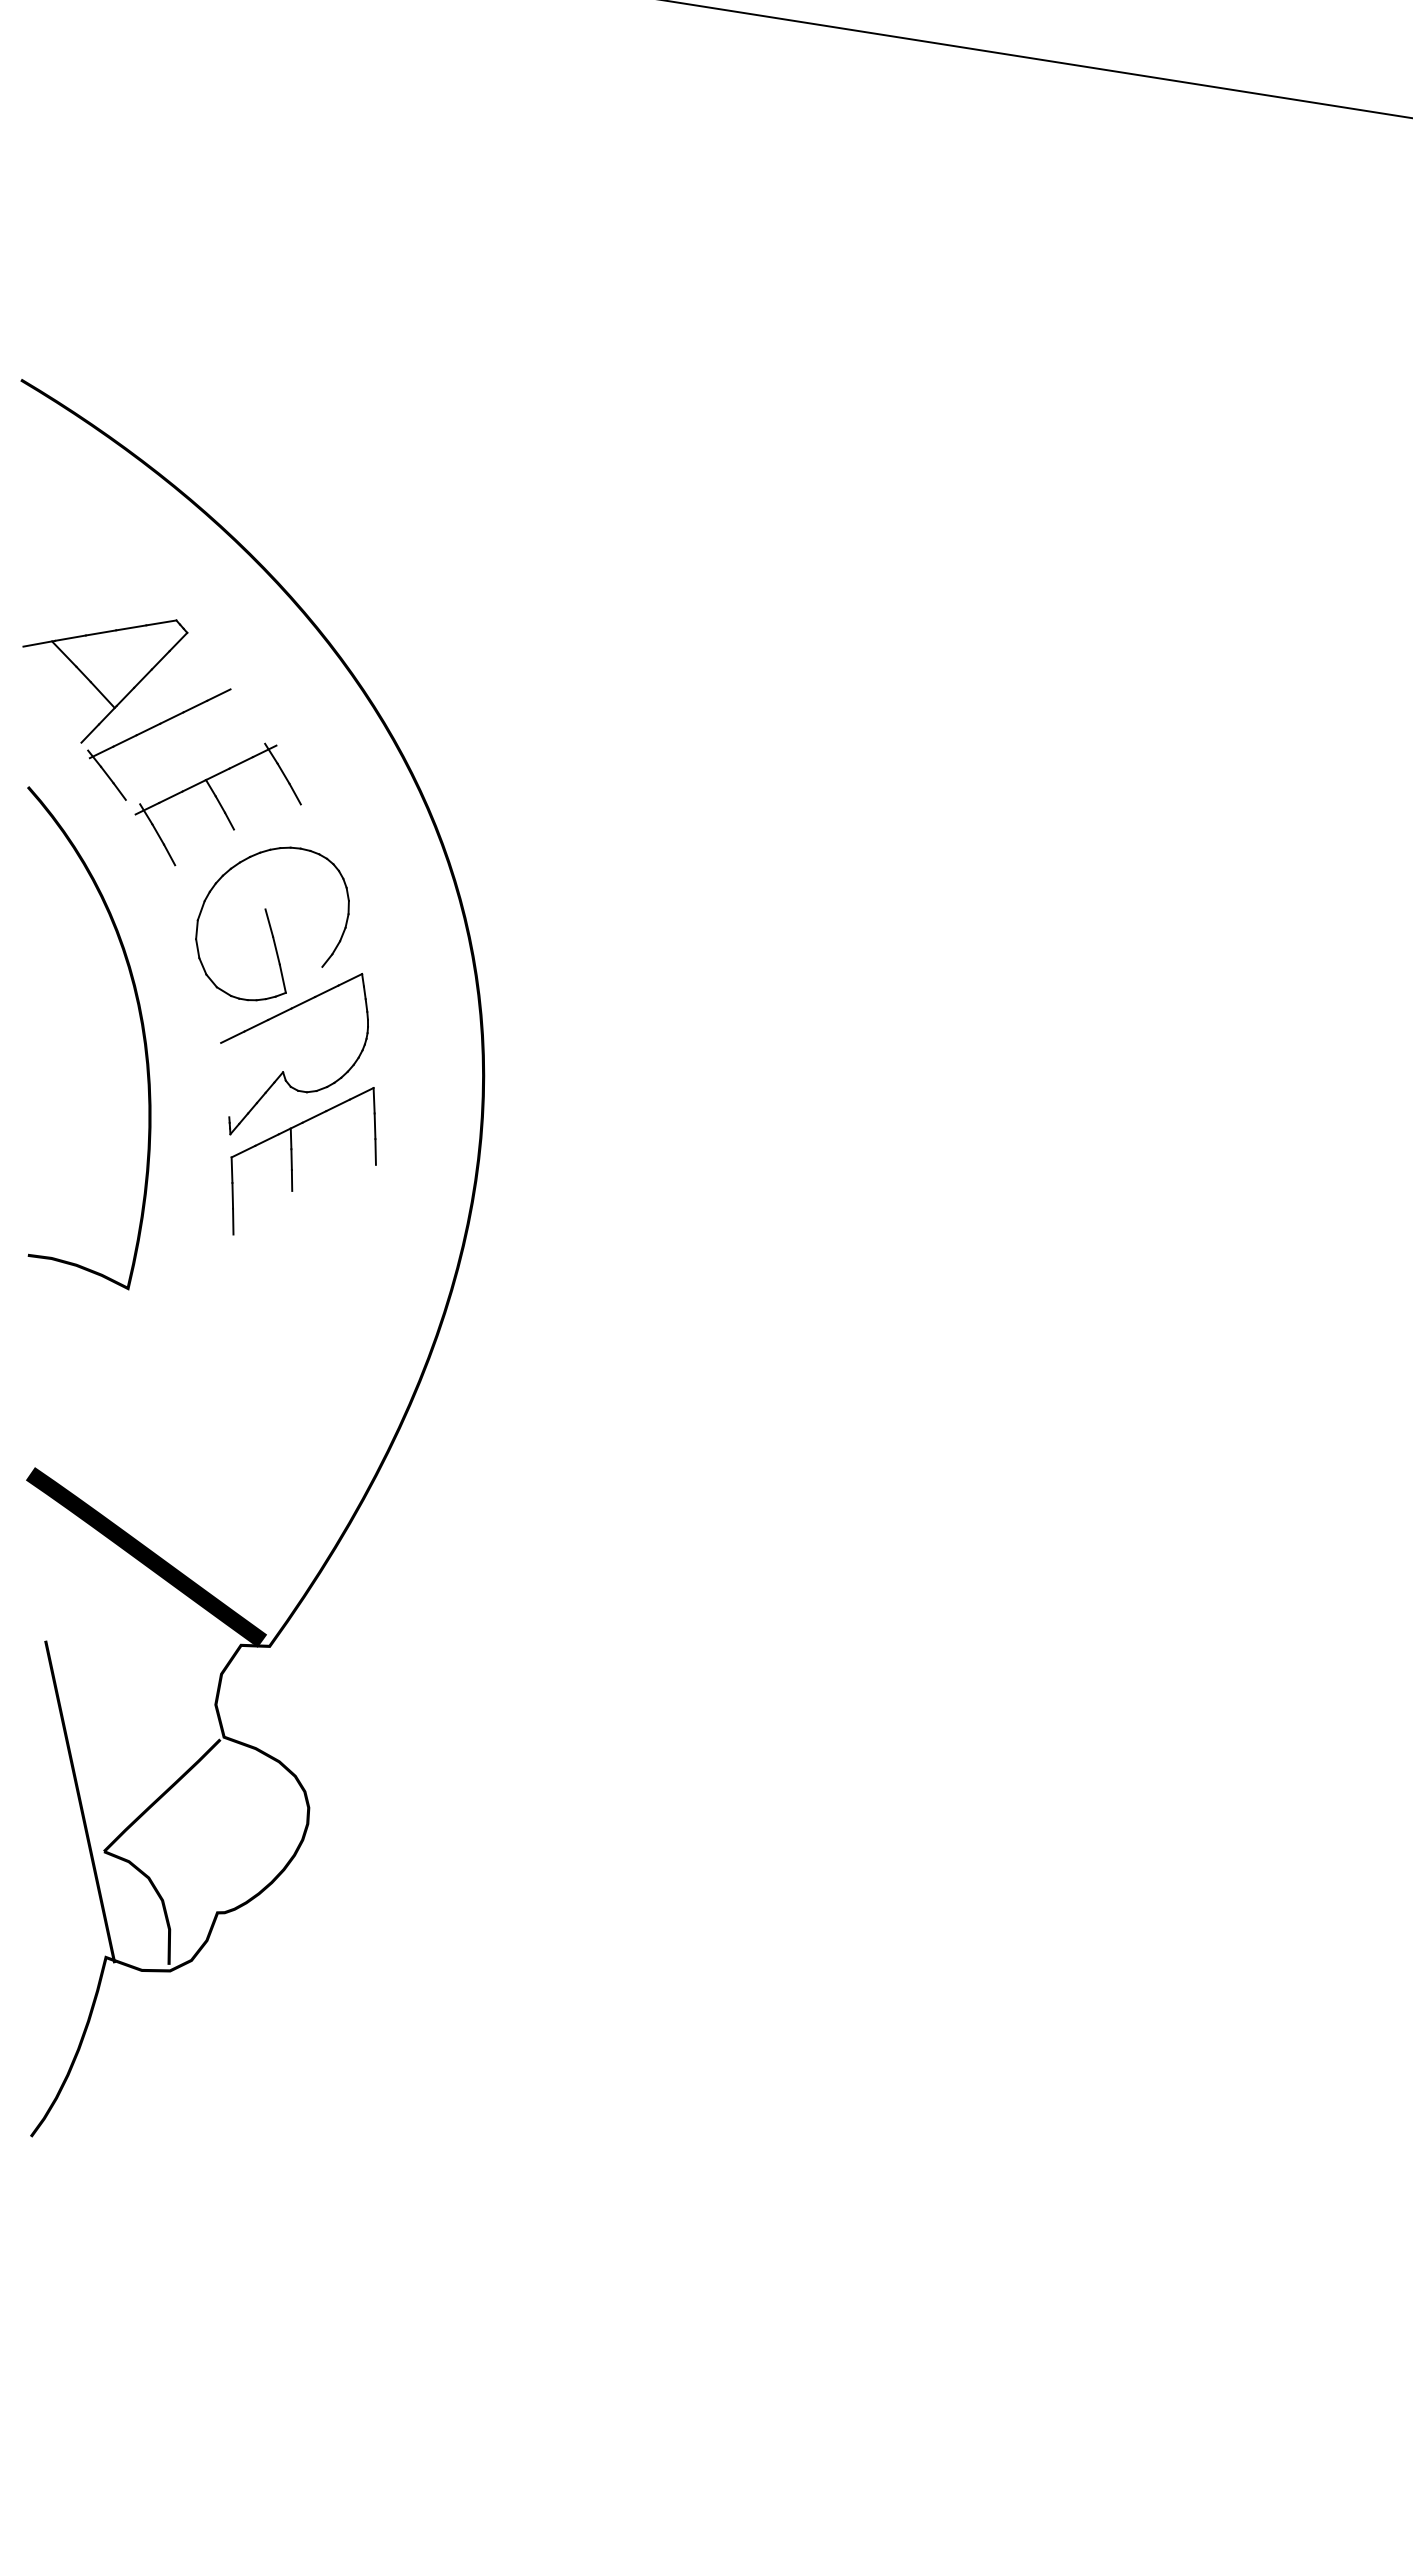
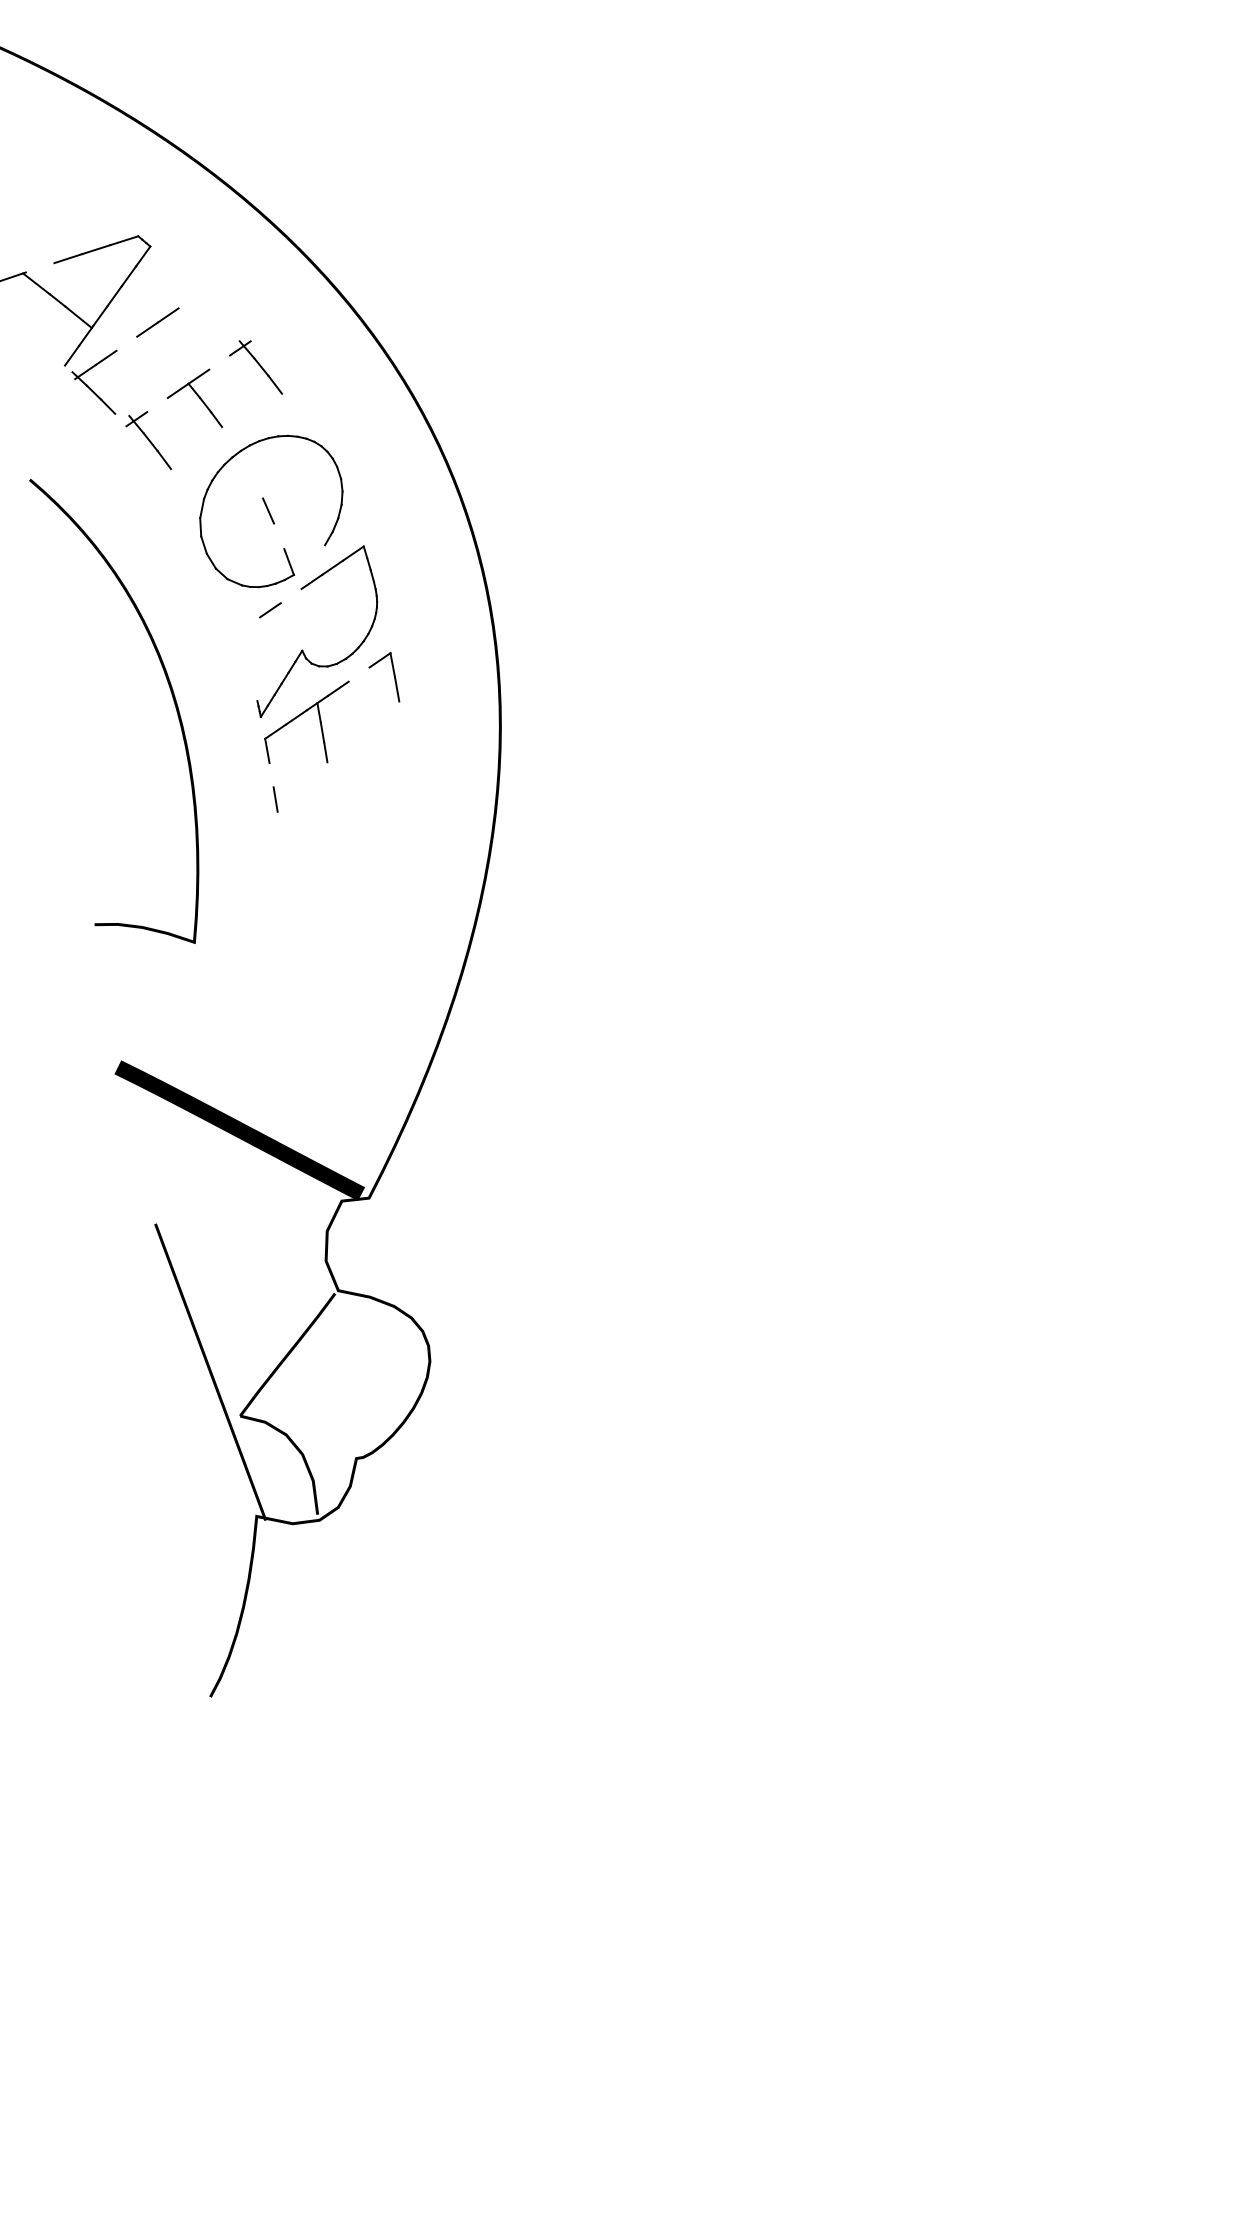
line: (70, 637) -> (40, 267), removed
line: (218, 694) -> (188, 300), removed
line: (148, 729) -> (126, 343), removed
line: (240, 762) -> (218, 362), removed
line: (170, 796) -> (157, 404), removed
line: (276, 950) -> (279, 536), removed
line: (279, 1013) -> (290, 595), removed
curve: (141, 1029) -> (171, 694), moved
line: (232, 1036) -> (249, 623), removed
line: (337, 1105) -> (358, 674), removed
line: (375, 1151) -> (401, 713), removed
line: (232, 1195) -> (271, 774), removed

